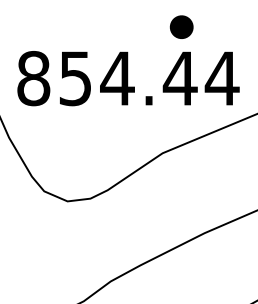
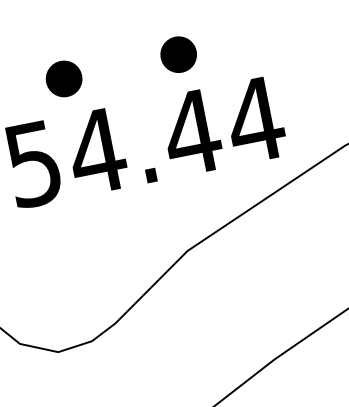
part: (105, 27) -> (63, 77), added

